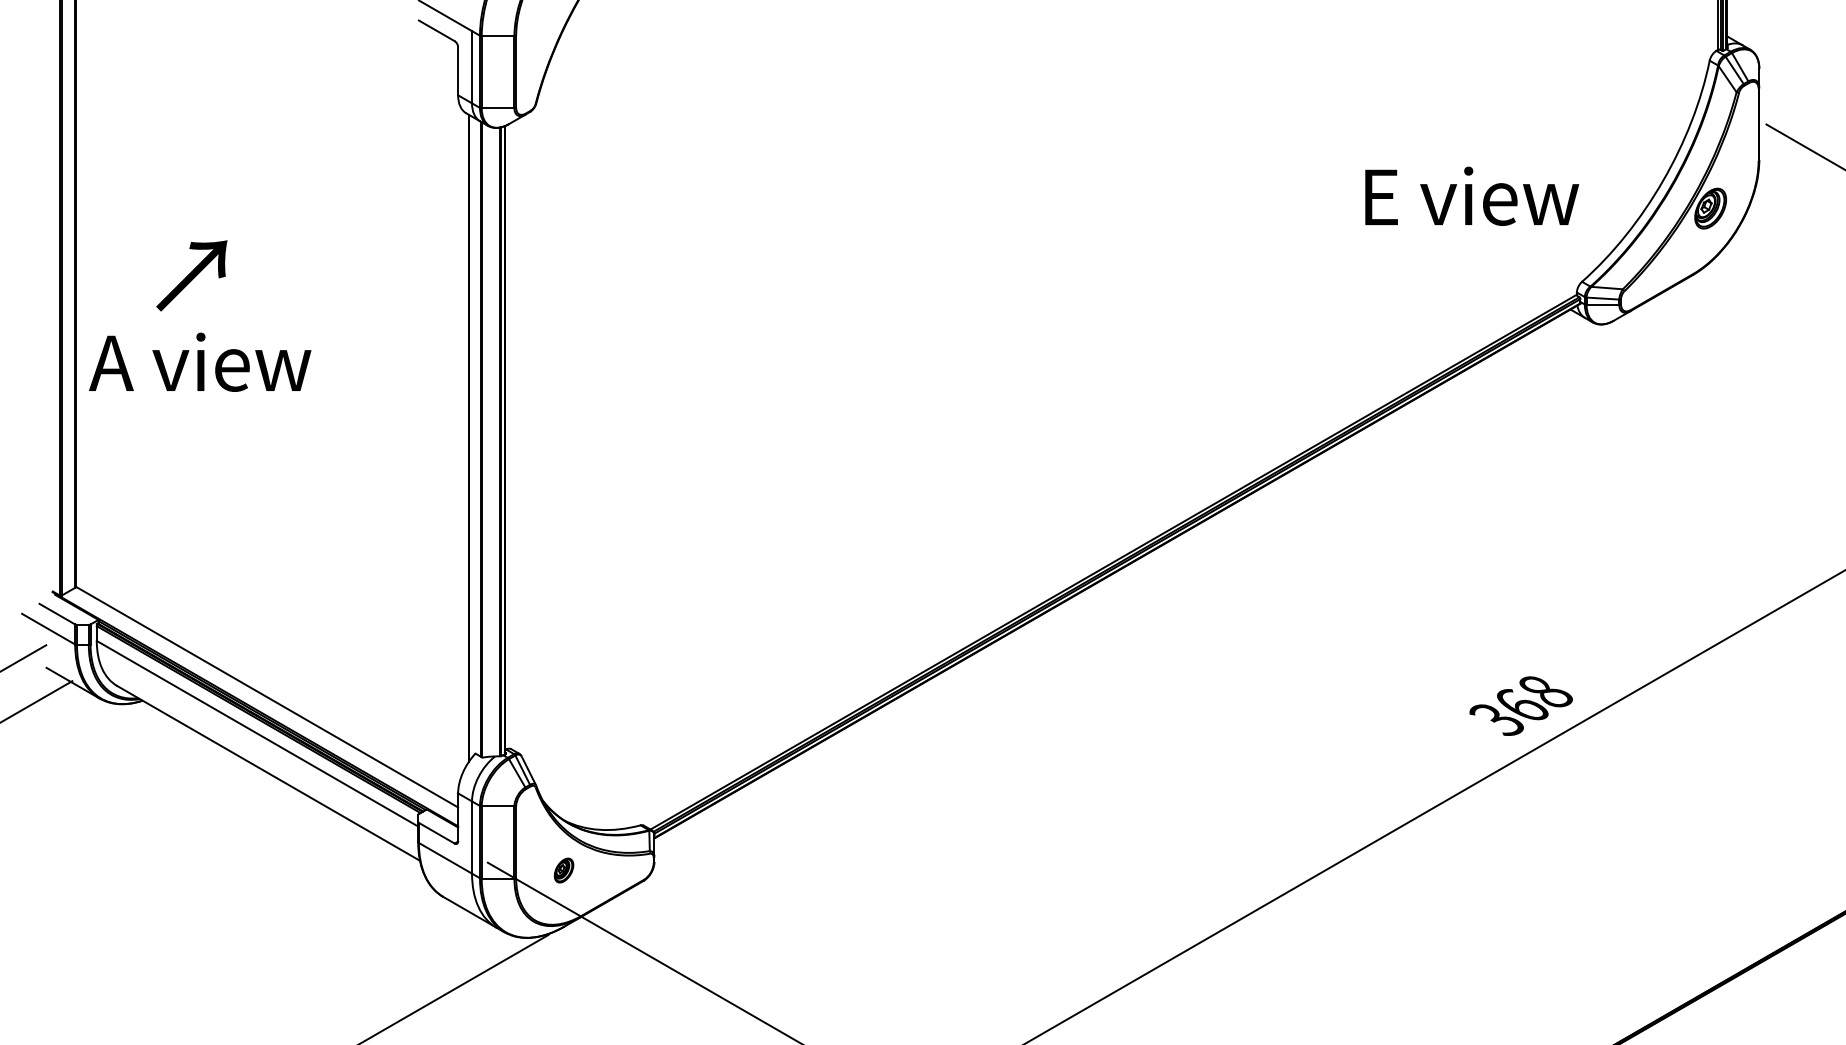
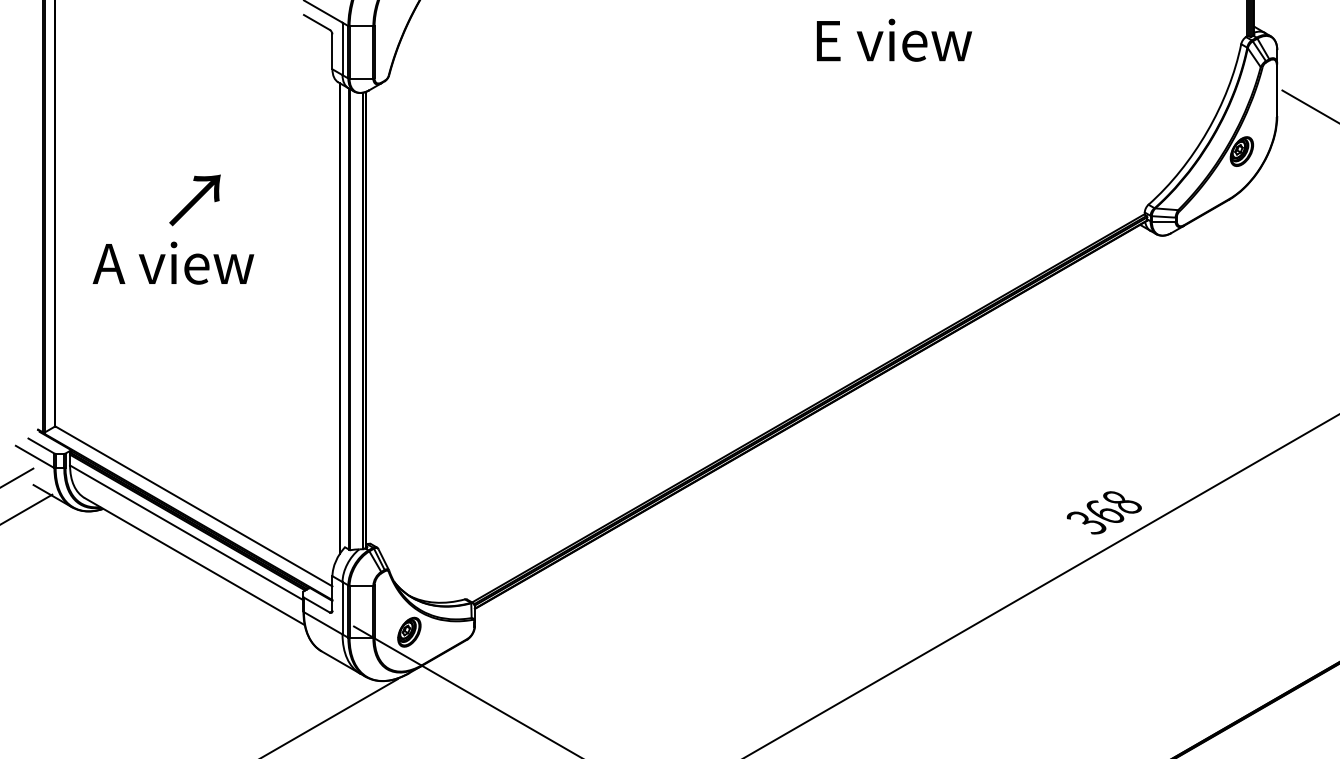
text: (1472, 195) -> (894, 39), moved
text: (191, 275) -> (194, 200), moved
text: (200, 361) -> (173, 262), moved
part: (563, 870) -> (408, 632), size x1.67

